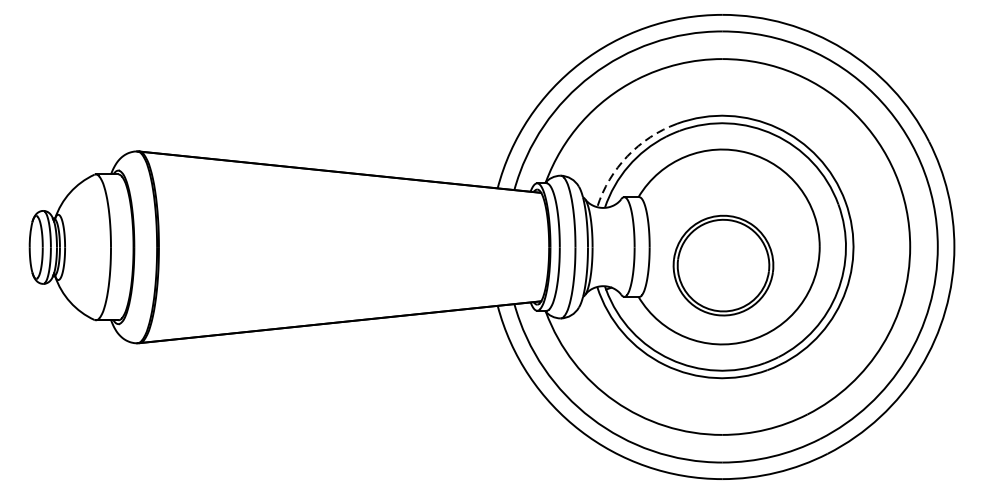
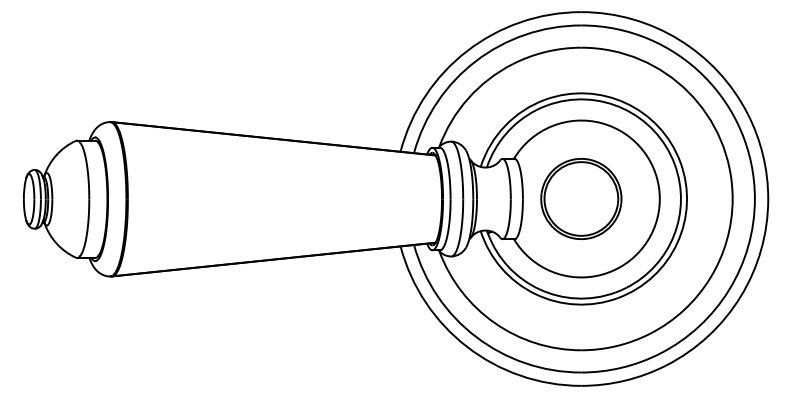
arc: (628, 155) -> (505, 125), dashed -> solid
part: (723, 265) -> (581, 198), moved

